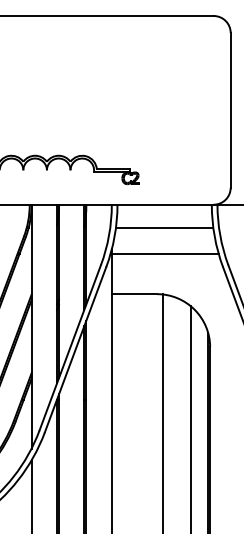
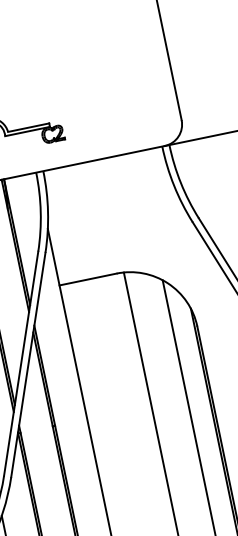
line: (164, 228) -> (108, 188), removed
line: (164, 253) -> (115, 220), removed

